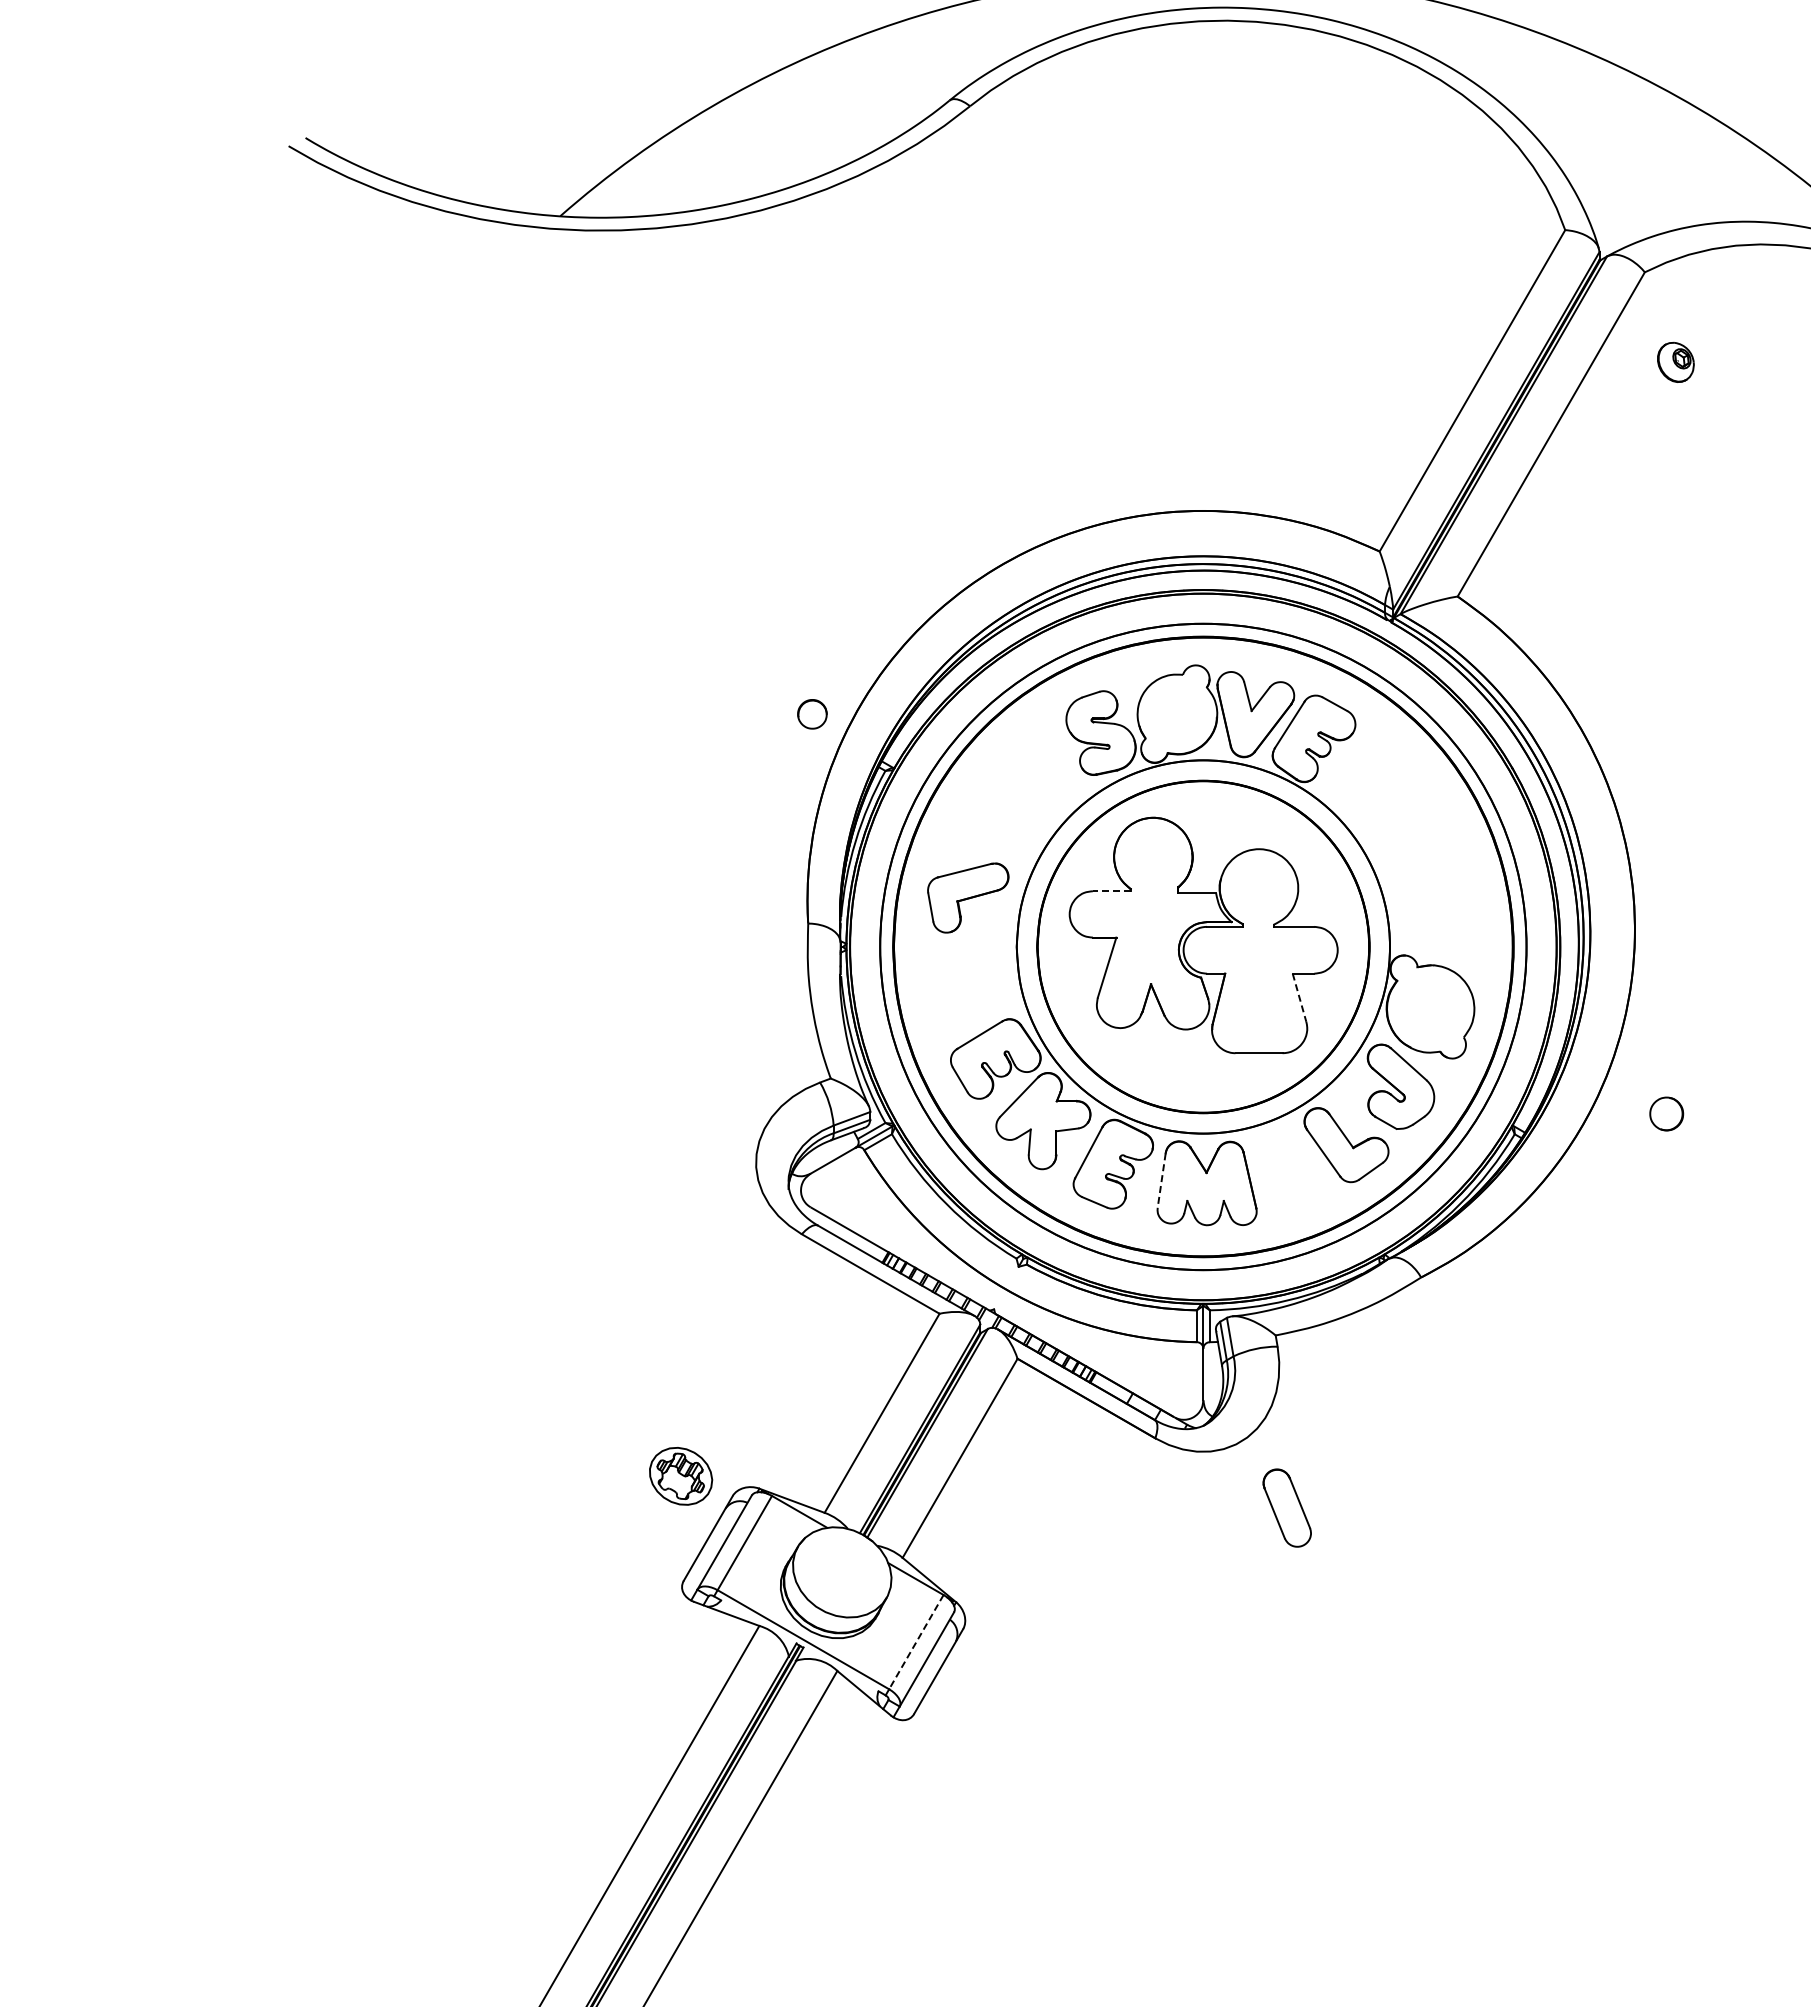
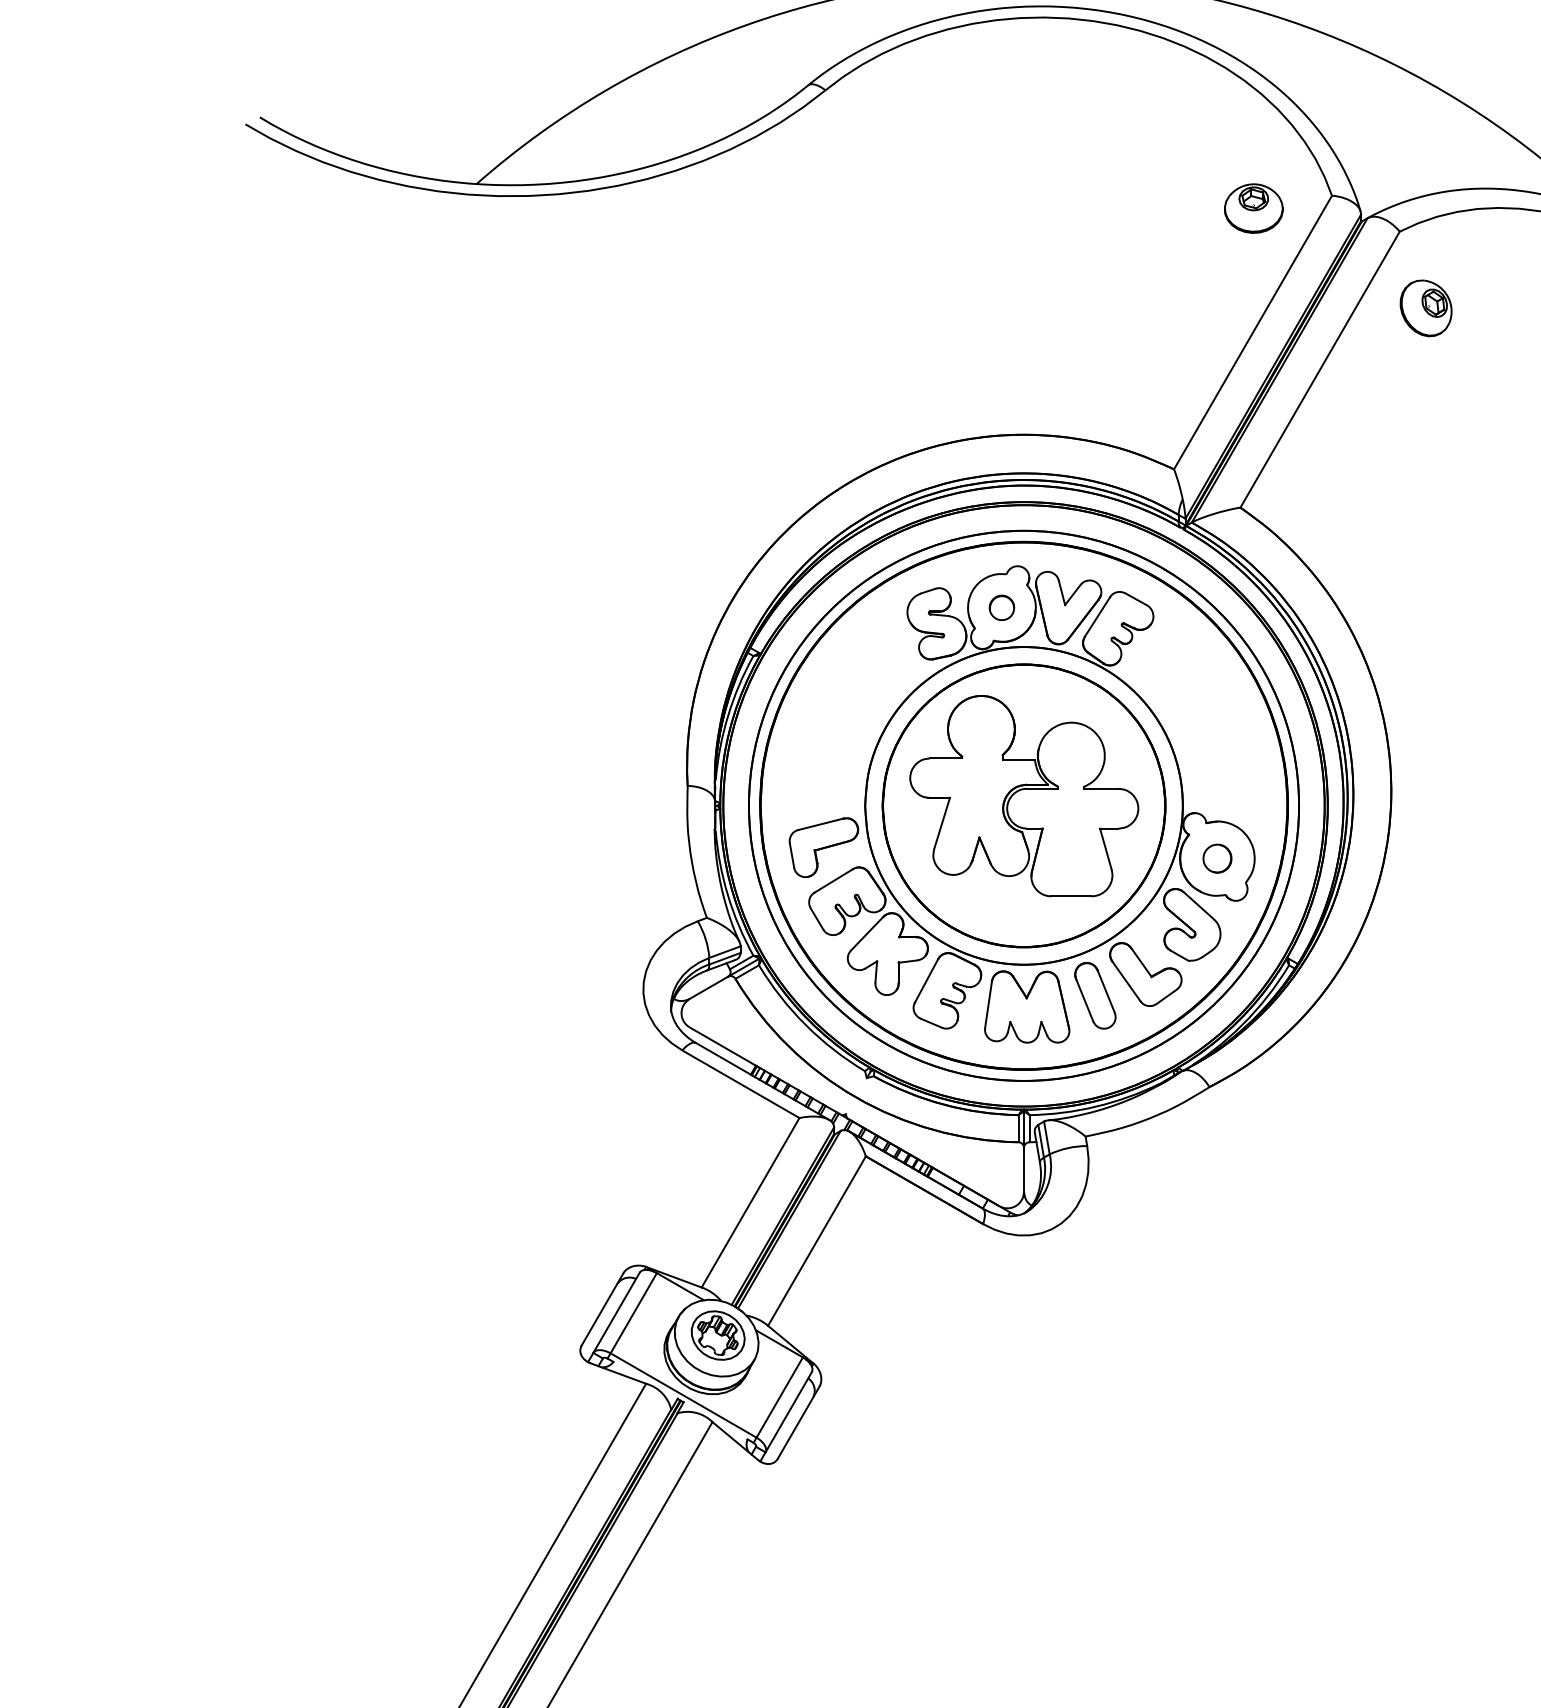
part: (1473, 244) -> (1253, 208), added
part: (1675, 362) -> (1425, 308), size x1.67
part: (812, 714) -> (1001, 608), moved
line: (1111, 891) -> (945, 758), dashed -> solid
part: (968, 897) -> (824, 847), moved
line: (1299, 997) -> (1105, 848), dashed -> solid
part: (1666, 1113) -> (1217, 858), moved
line: (1161, 1180) -> (988, 1004), dashed -> solid
part: (681, 1476) -> (718, 1335), moved
part: (1286, 1507) -> (1094, 995), moved
line: (916, 1642) -> (779, 1397), dashed -> solid

